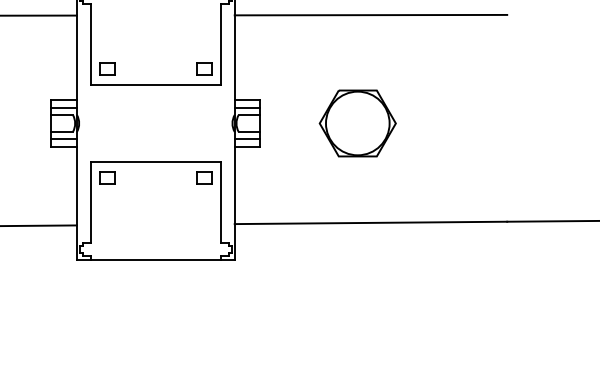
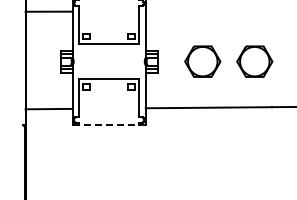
line: (370, 15) -> (208, 11), removed
part: (469, 123) -> (254, 61), added
line: (156, 259) -> (109, 124), solid -> dashed

